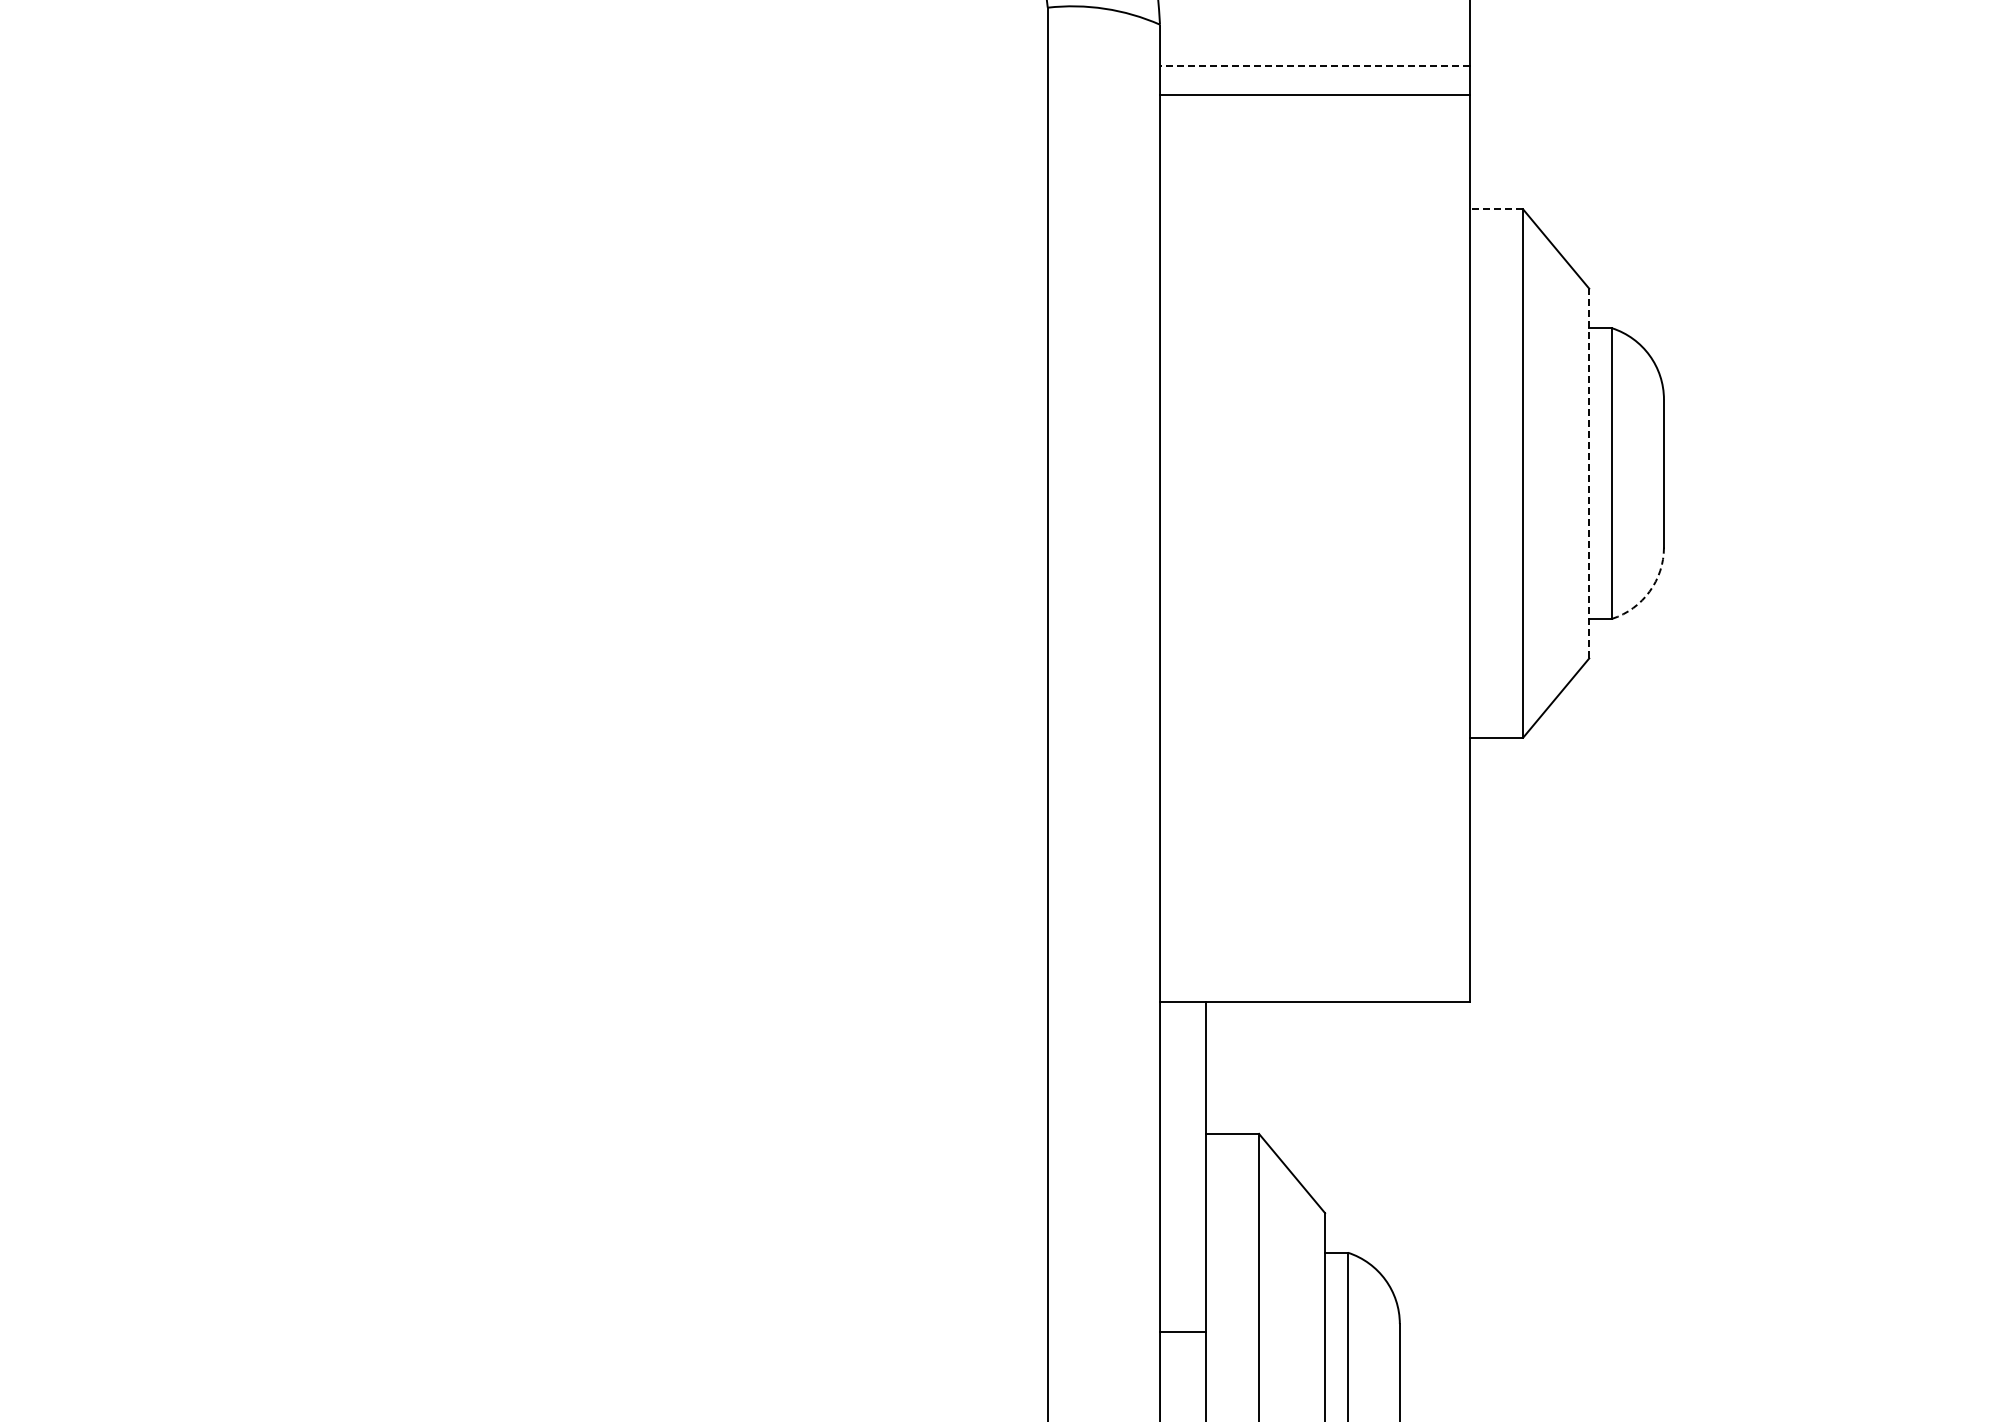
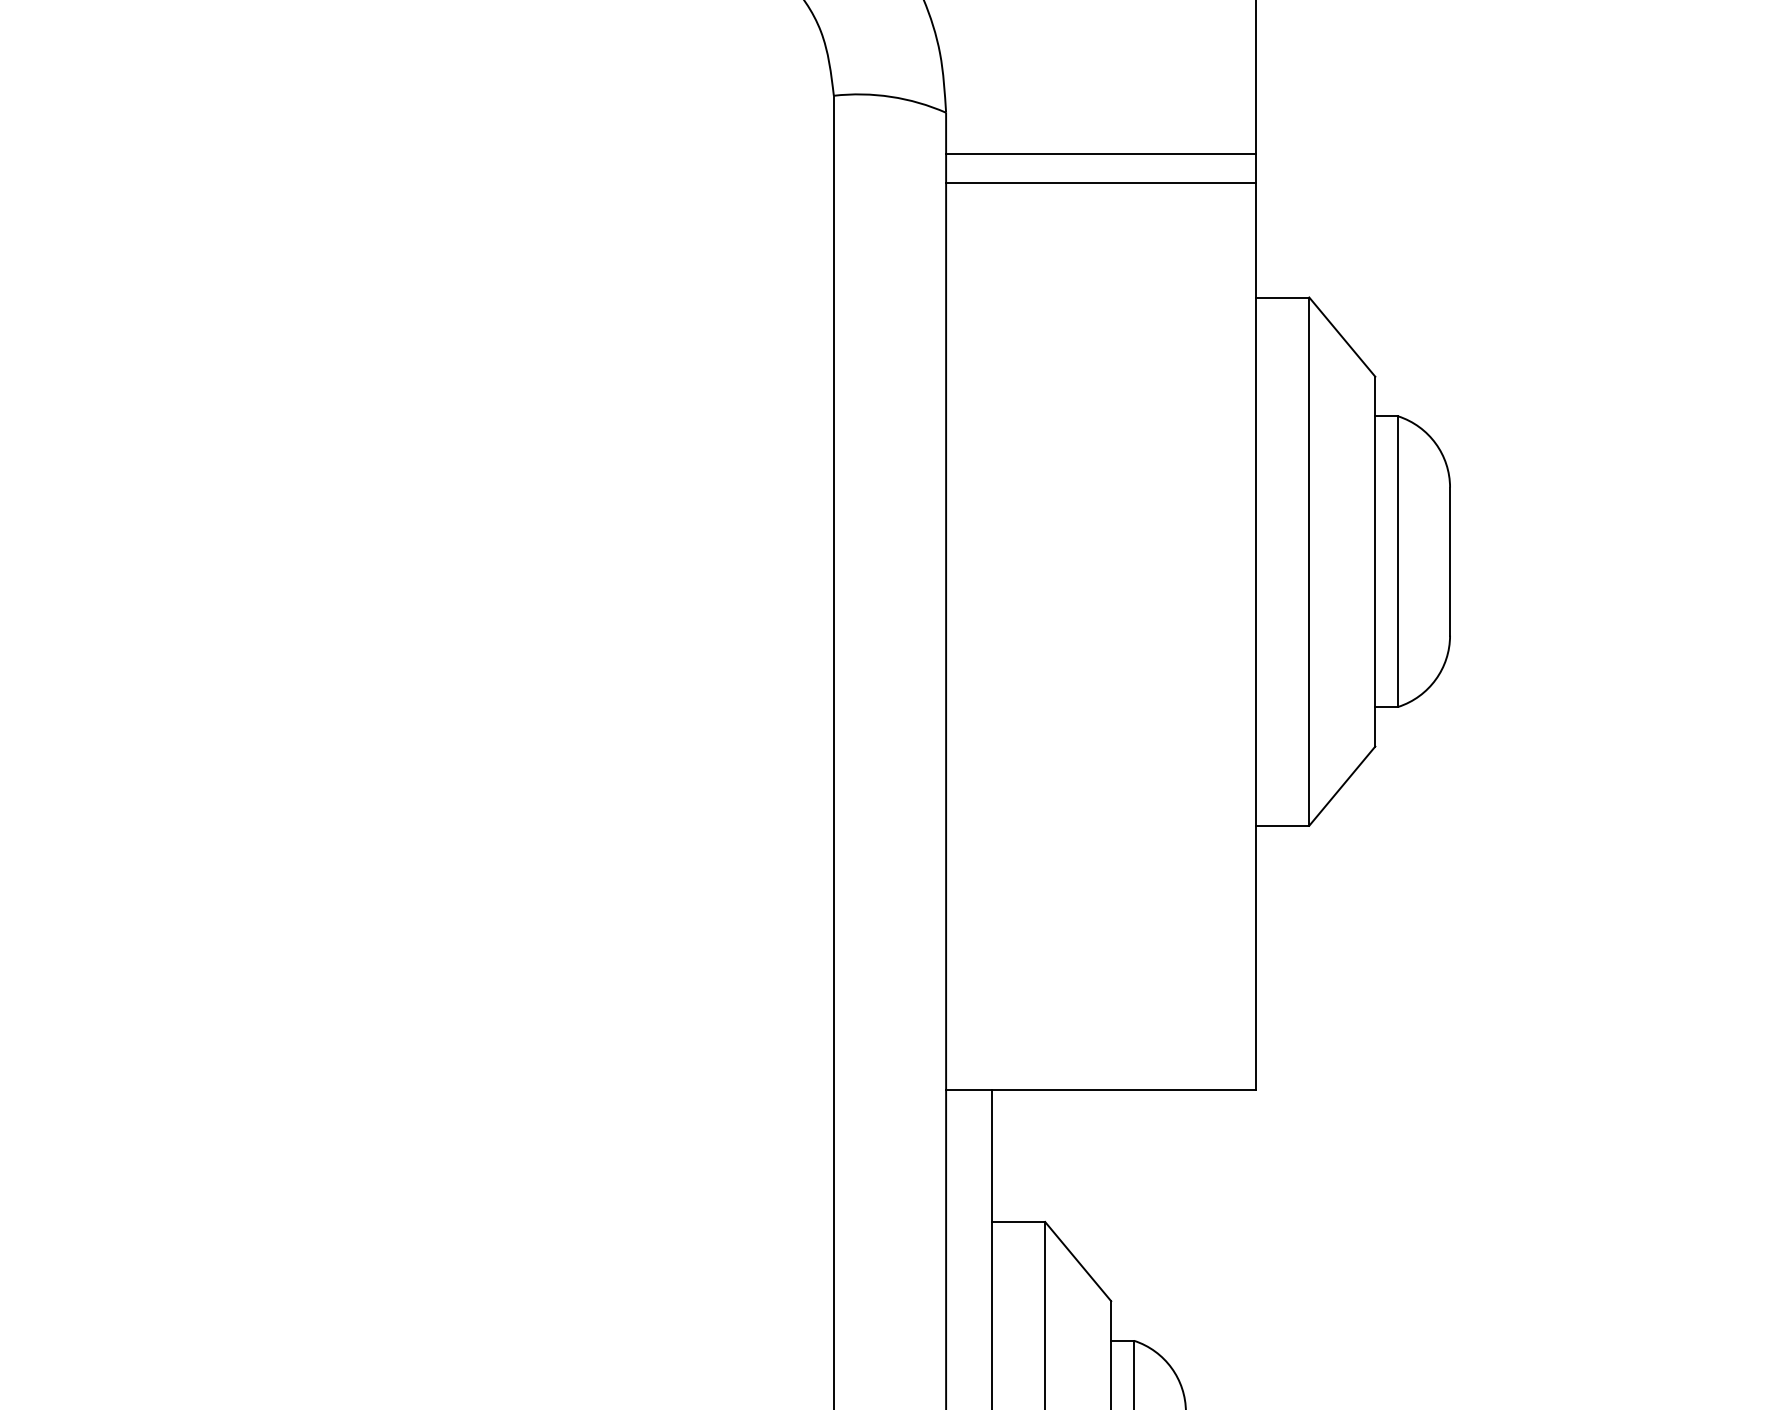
line: (1314, 65) -> (1100, 153), dashed -> solid
line: (1496, 209) -> (1282, 297), dashed -> solid
line: (1589, 473) -> (1375, 561), dashed -> solid
arc: (1649, 591) -> (1435, 679), dashed -> solid

